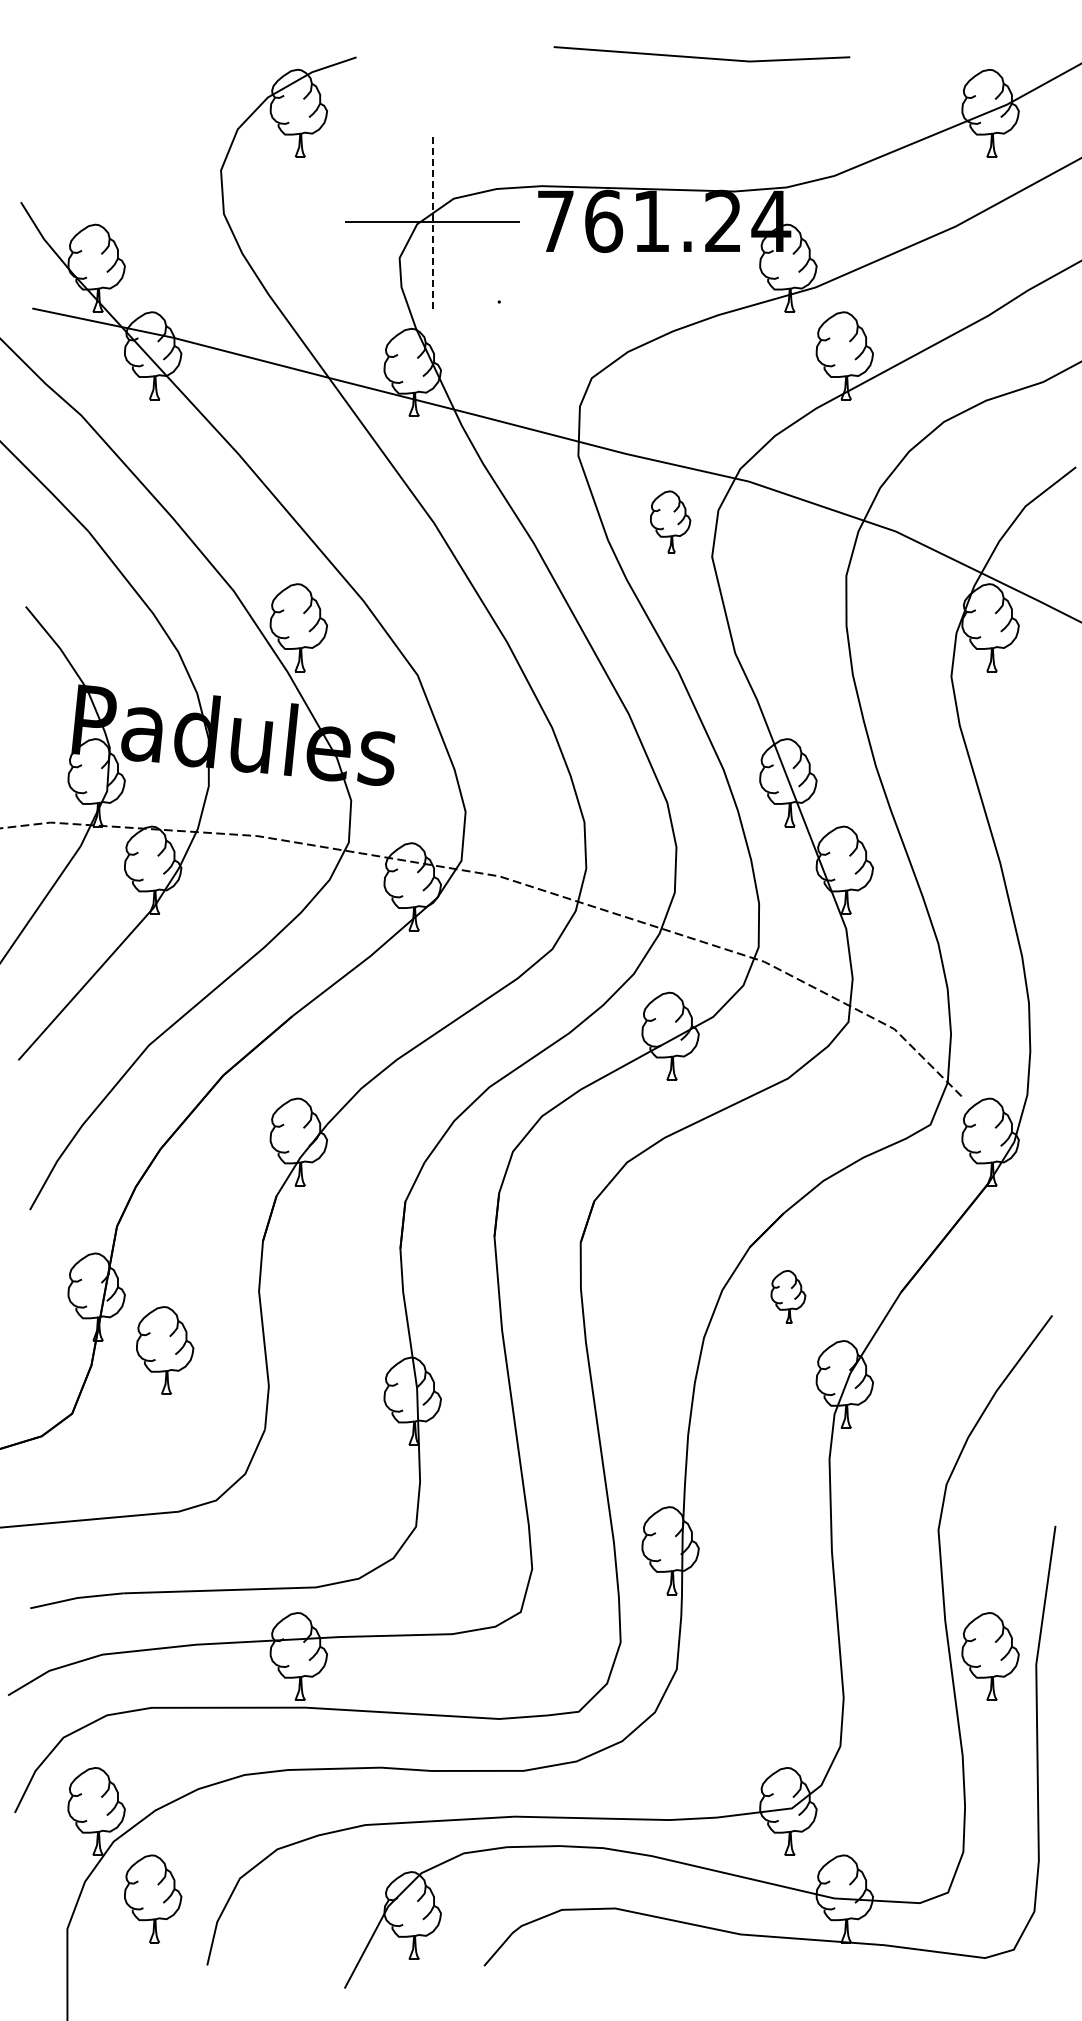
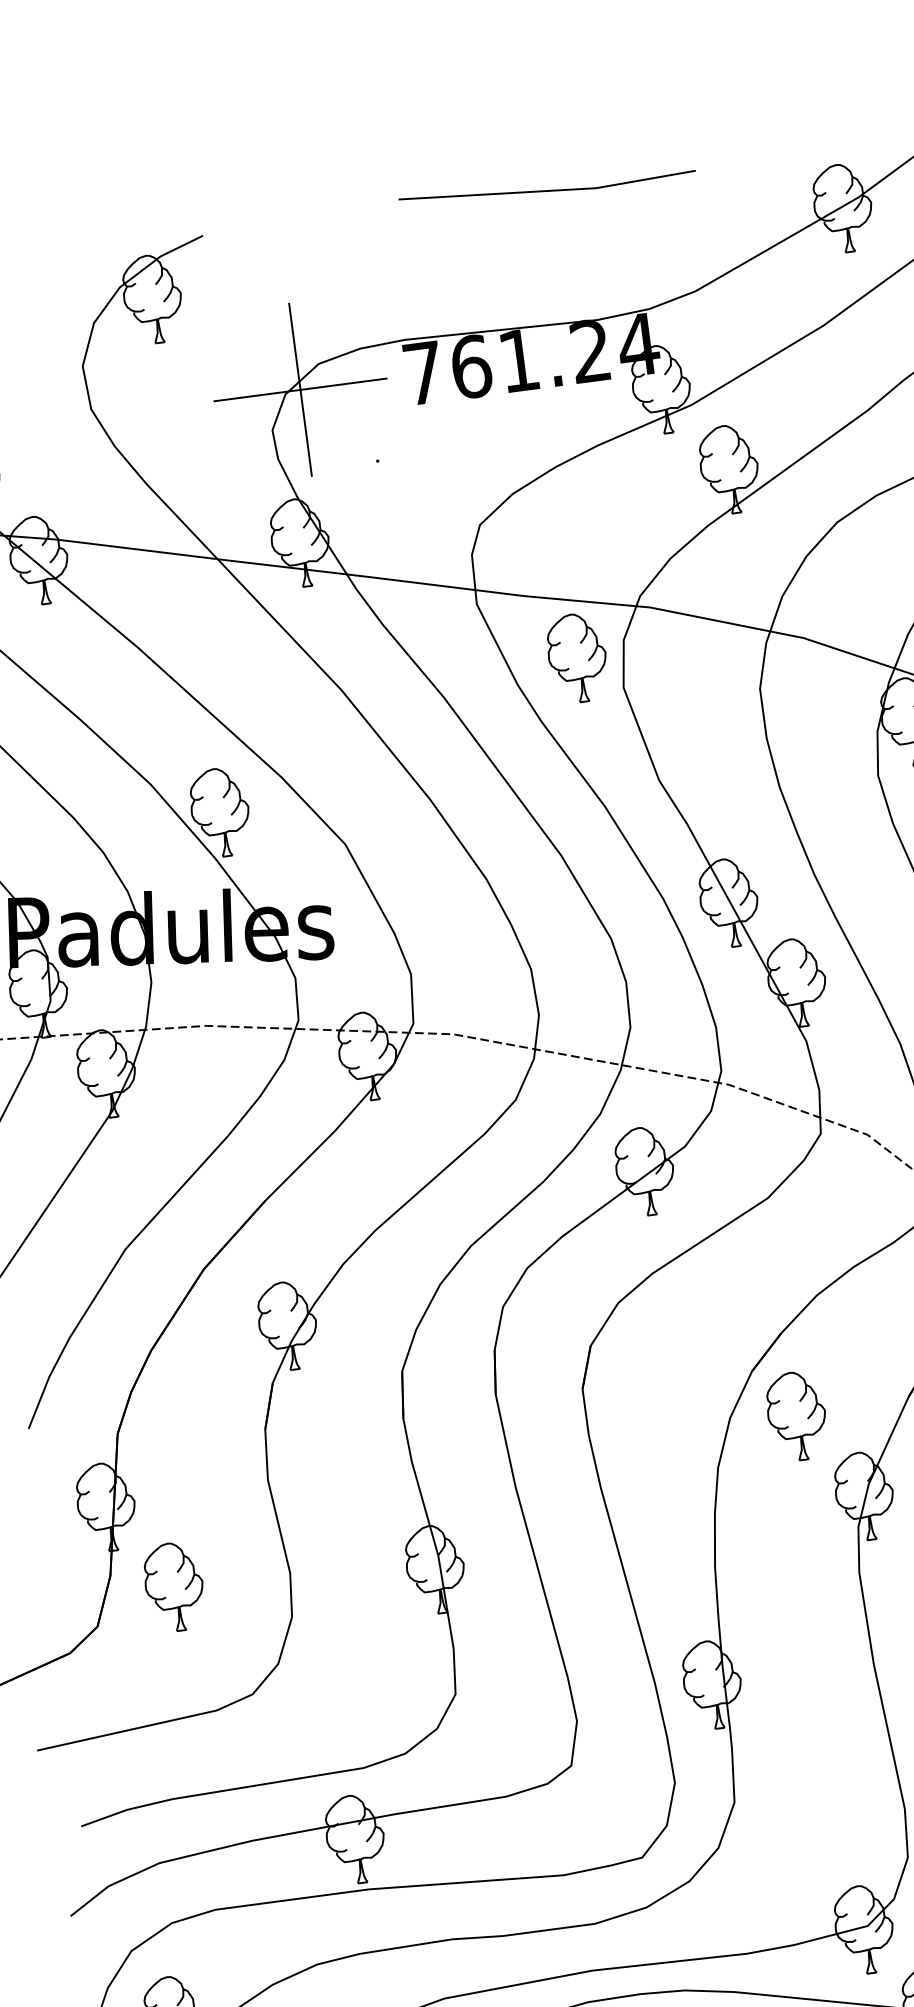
line: (432, 221) -> (300, 389), dashed -> solid
part: (670, 521) -> (577, 657), size x1.43
part: (788, 1296) -> (796, 1415), size x1.67
part: (165, 1350) -> (174, 1586), moved

